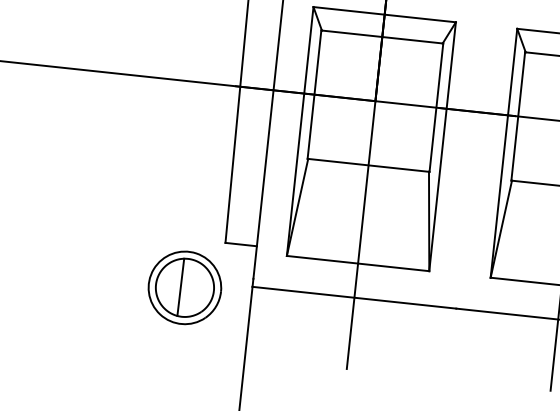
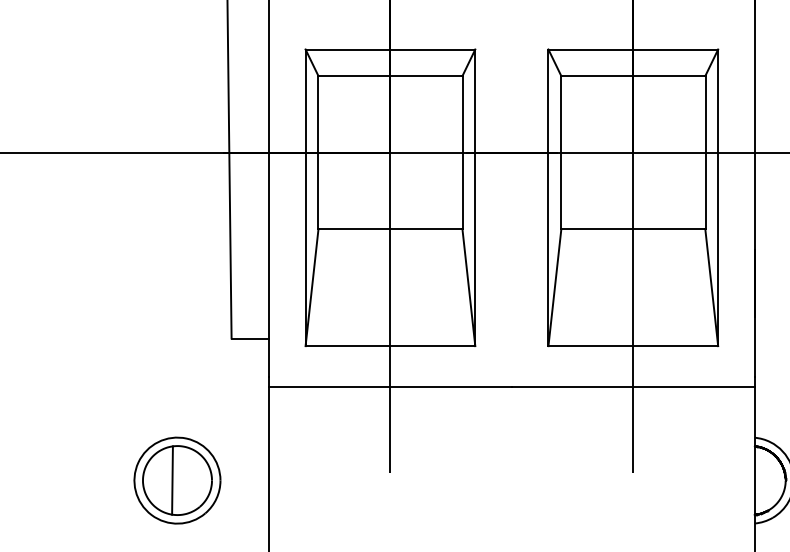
part: (184, 287) -> (177, 480), moved

